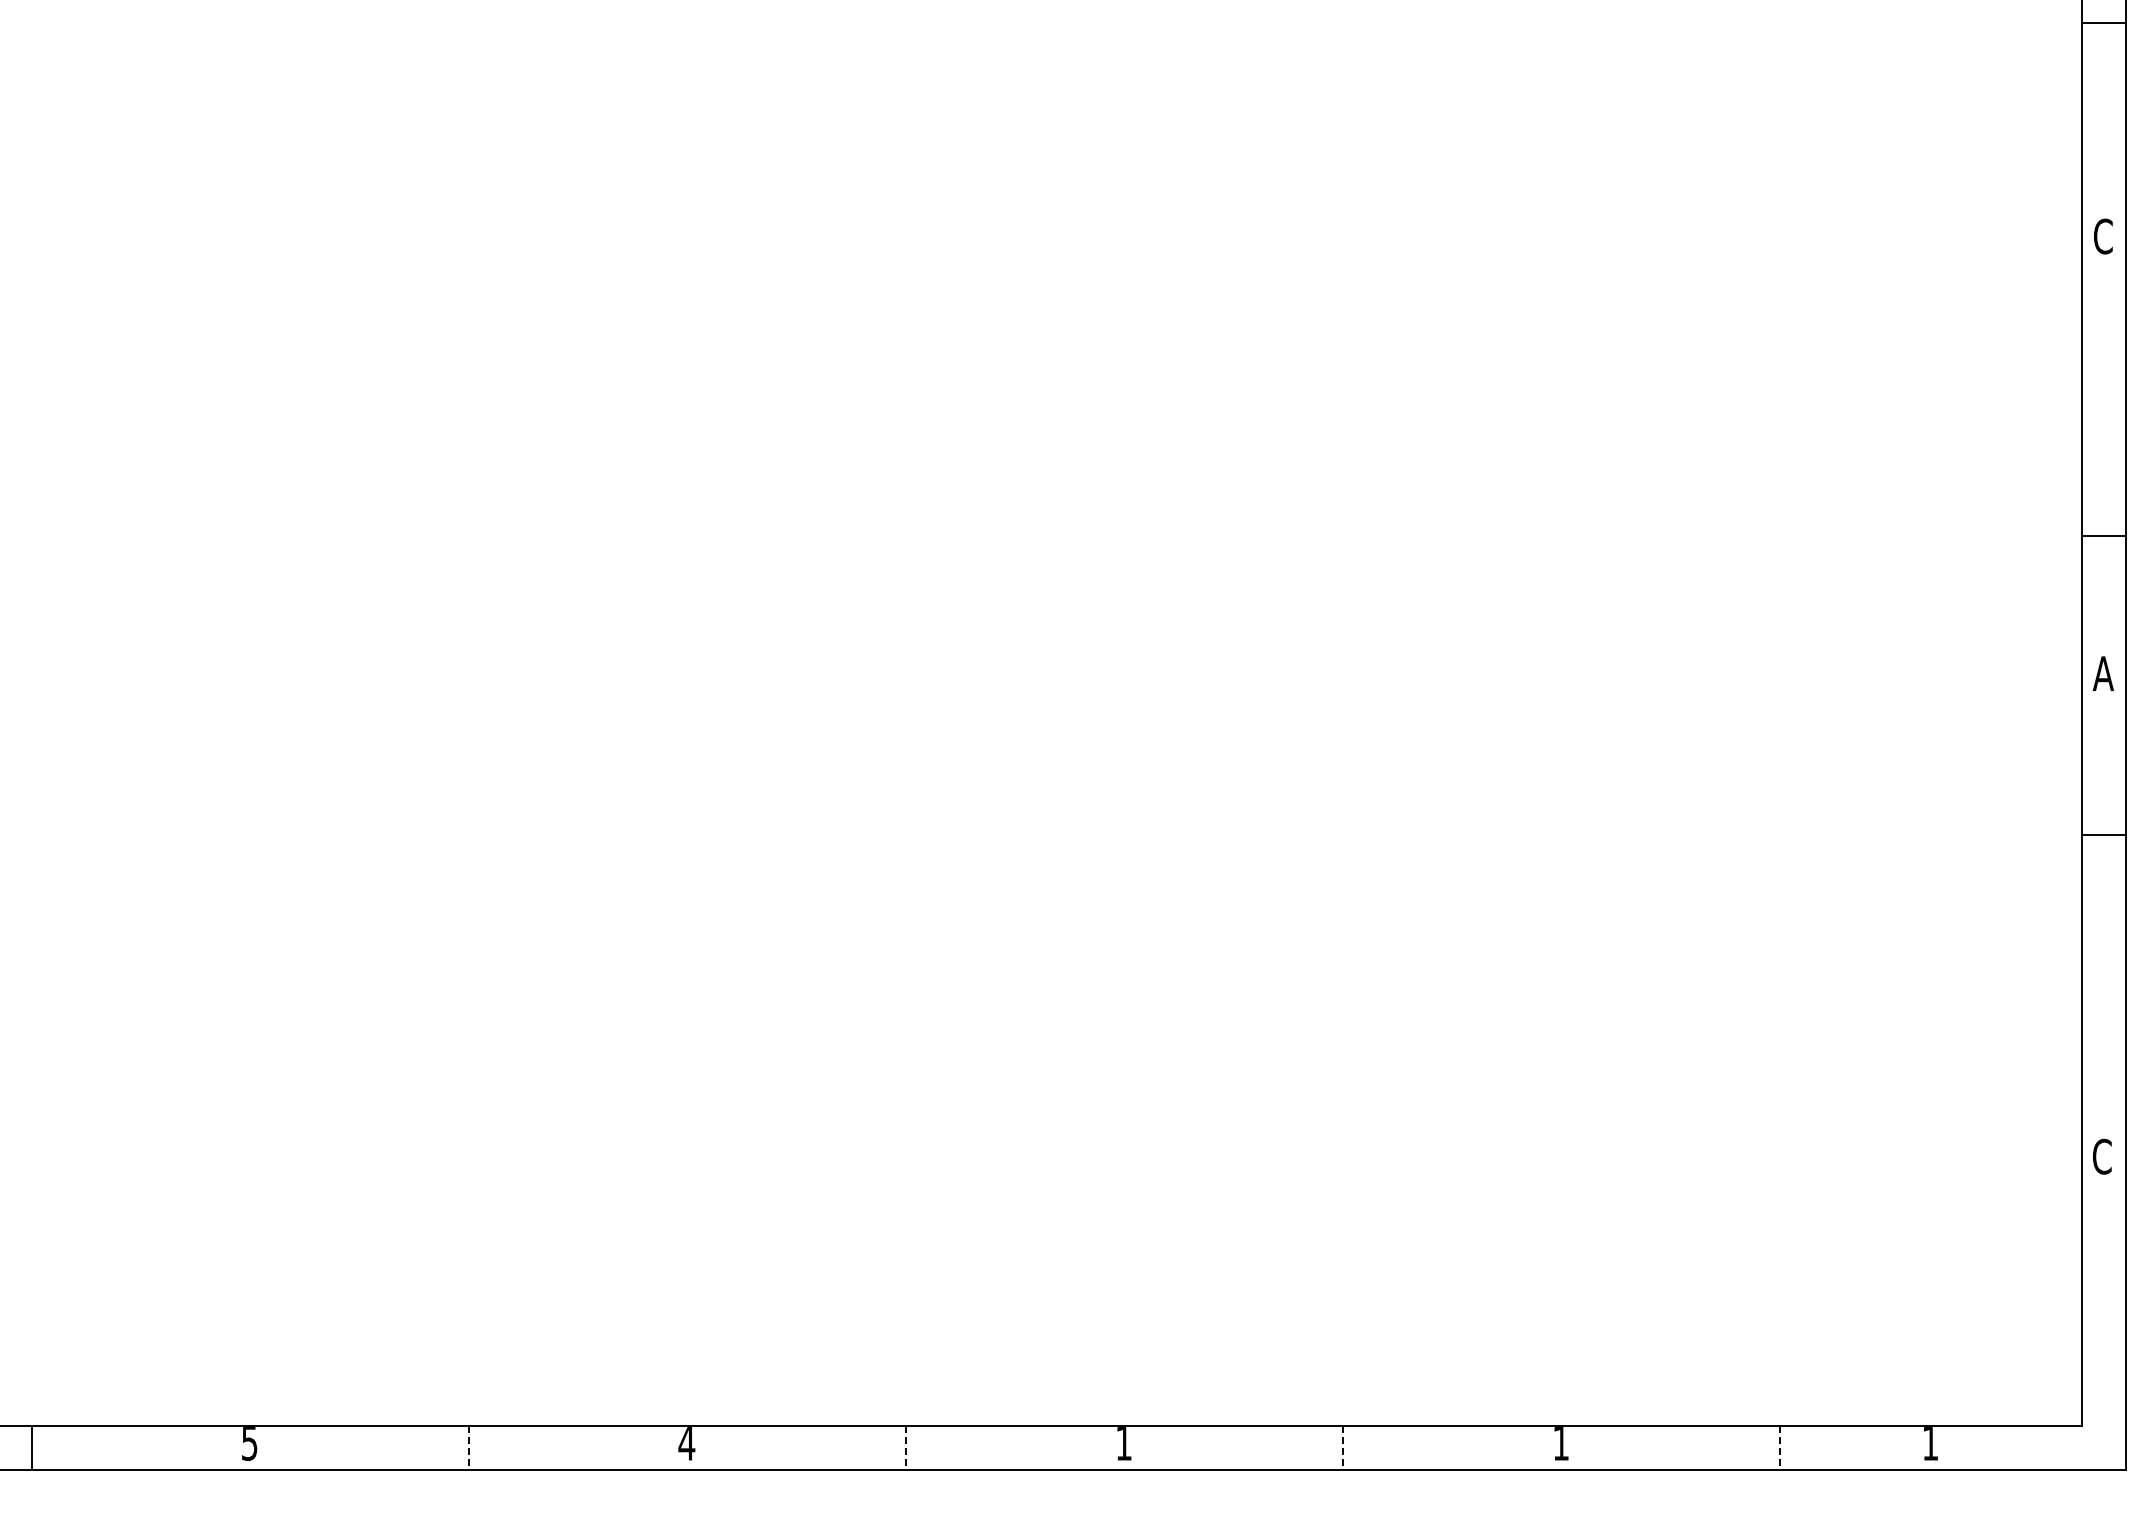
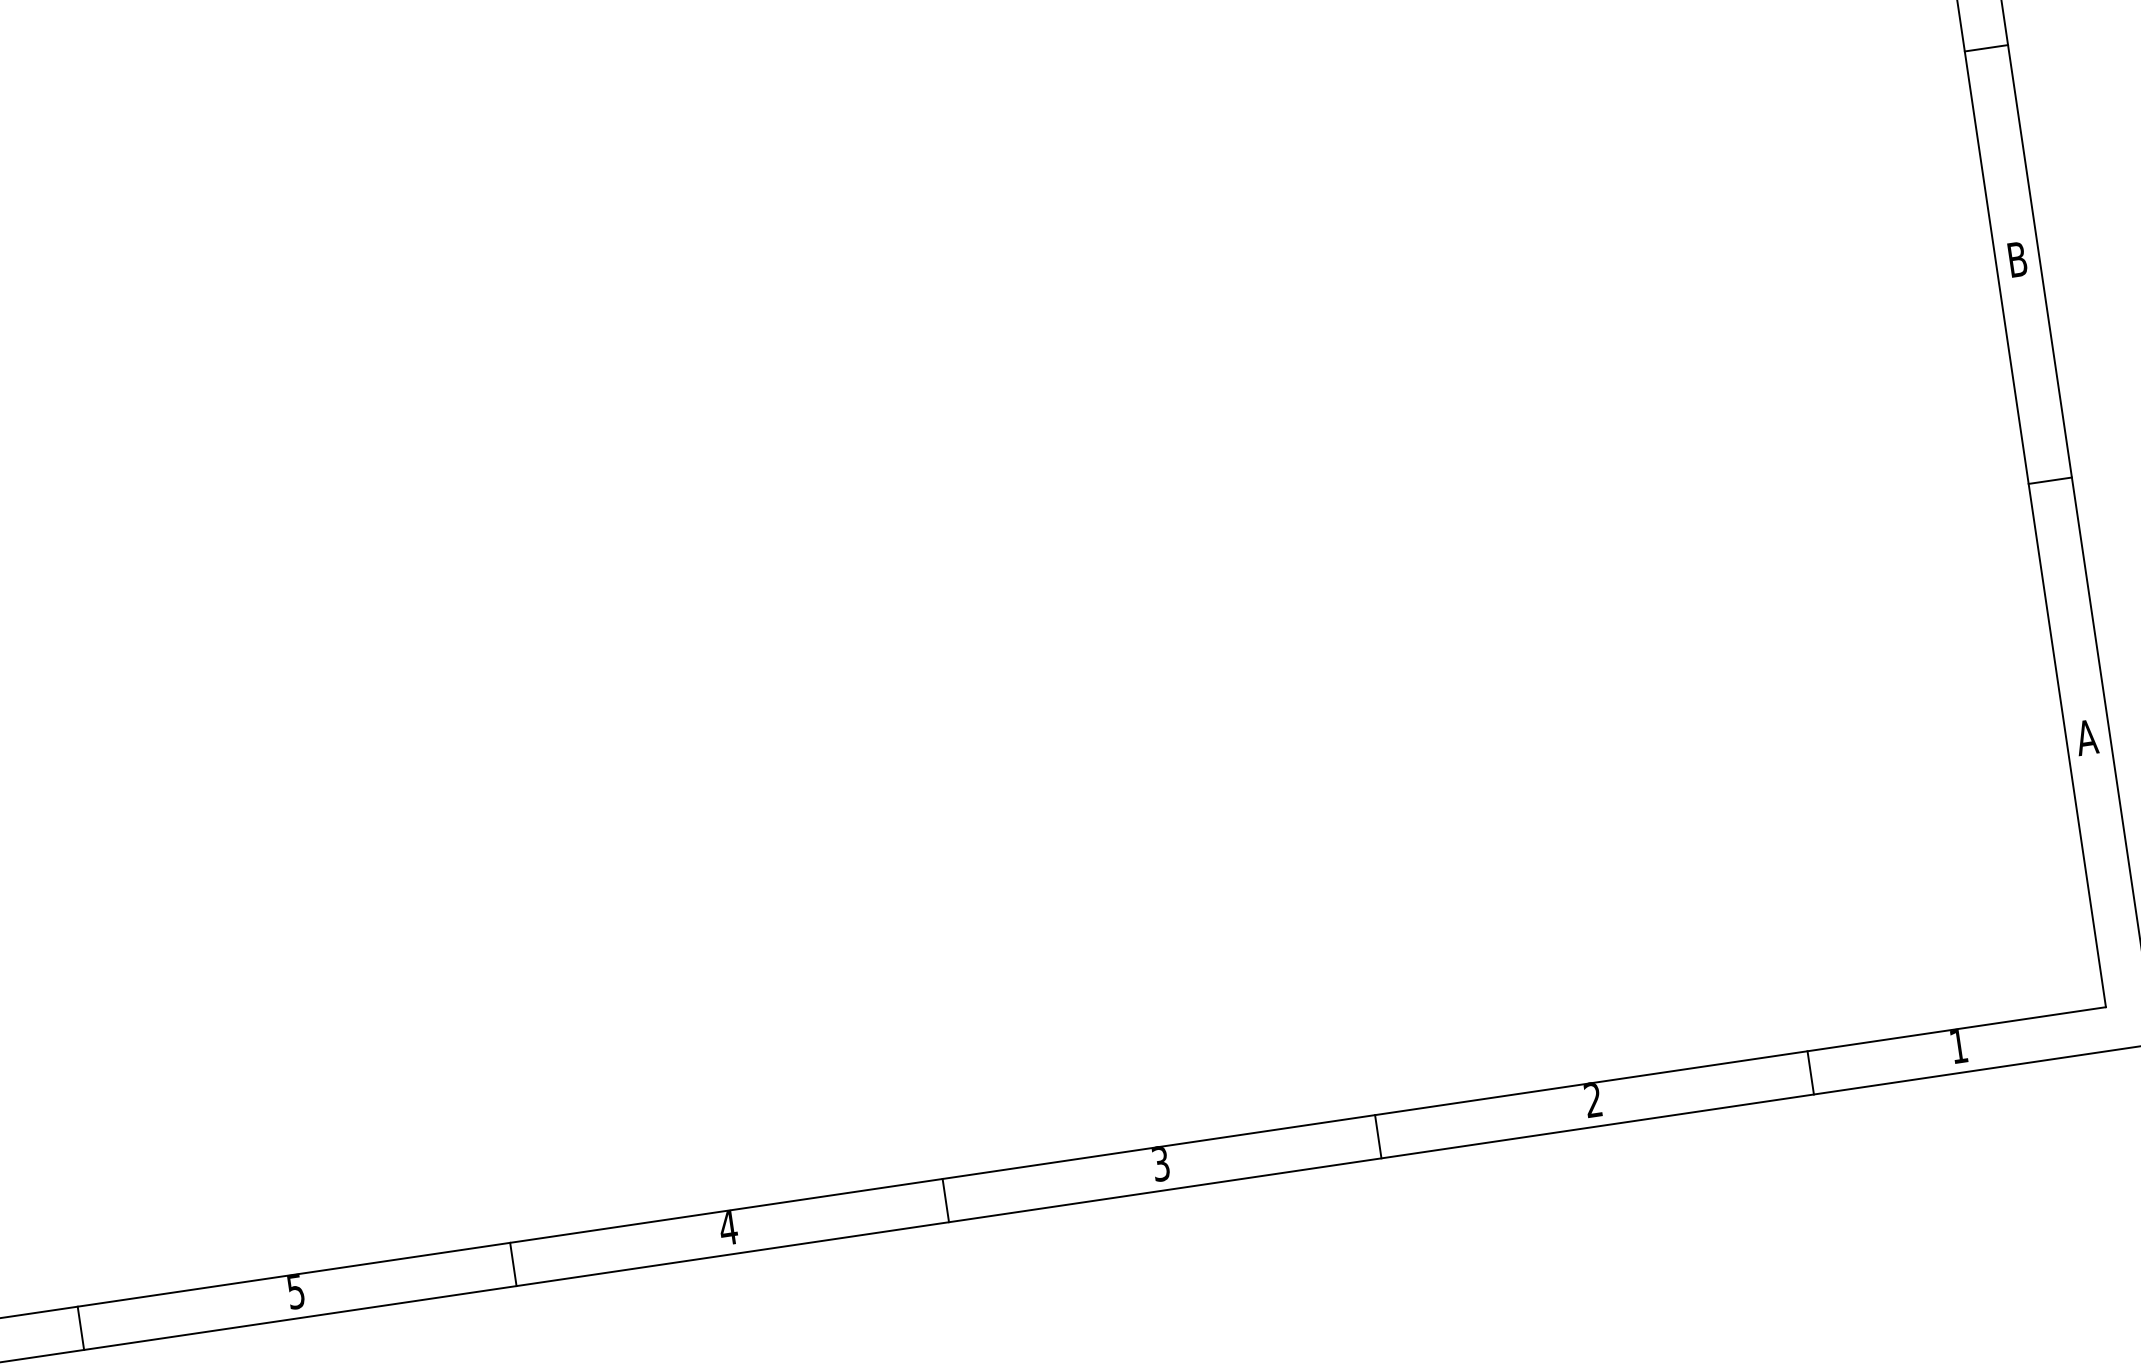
line: (2103, 536) -> (1986, 48), moved
text: (2102, 673) -> (2016, 259), A -> B
line: (2103, 835) -> (2050, 480), moved
text: (2101, 1156) -> (2086, 737), C -> A
text: (1123, 1443) -> (1160, 1164), 1 -> 3
text: (1560, 1443) -> (1592, 1100), 1 -> 2
line: (468, 1448) -> (513, 1264), dashed -> solid
line: (905, 1448) -> (945, 1201), dashed -> solid
line: (1343, 1448) -> (1378, 1137), dashed -> solid
line: (1780, 1448) -> (1811, 1073), dashed -> solid

